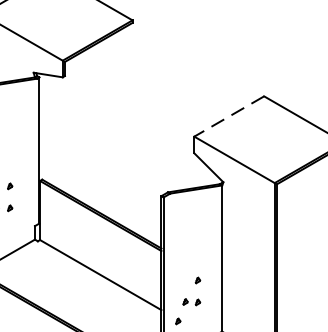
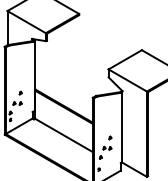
line: (227, 117) -> (124, 60), dashed -> solid

